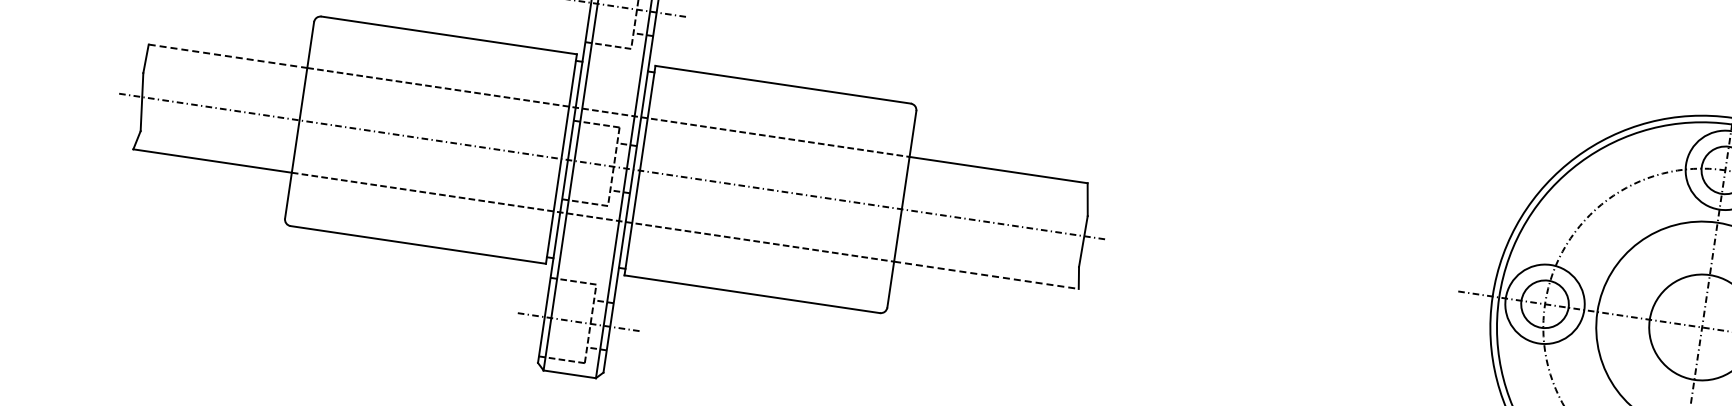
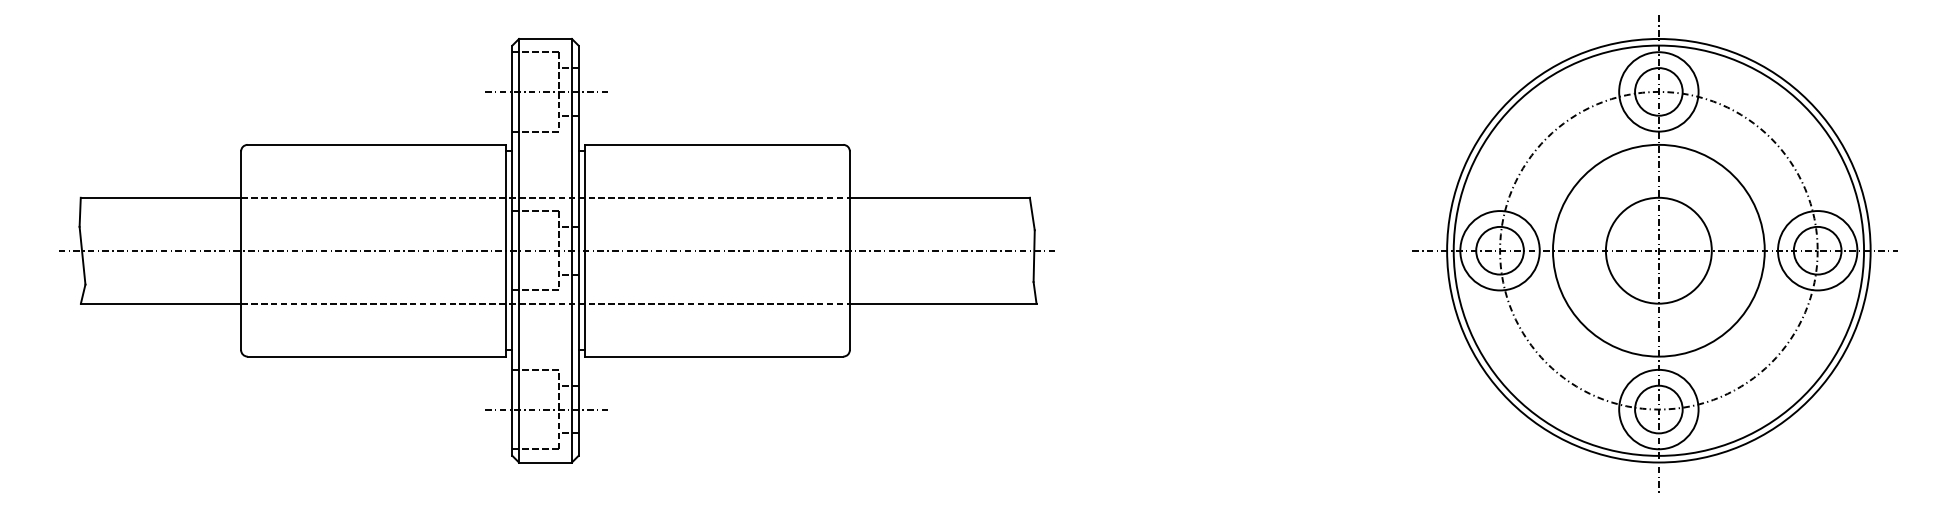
line: (228, 56) -> (161, 197), dashed -> solid
line: (986, 275) -> (943, 303), dashed -> solid

